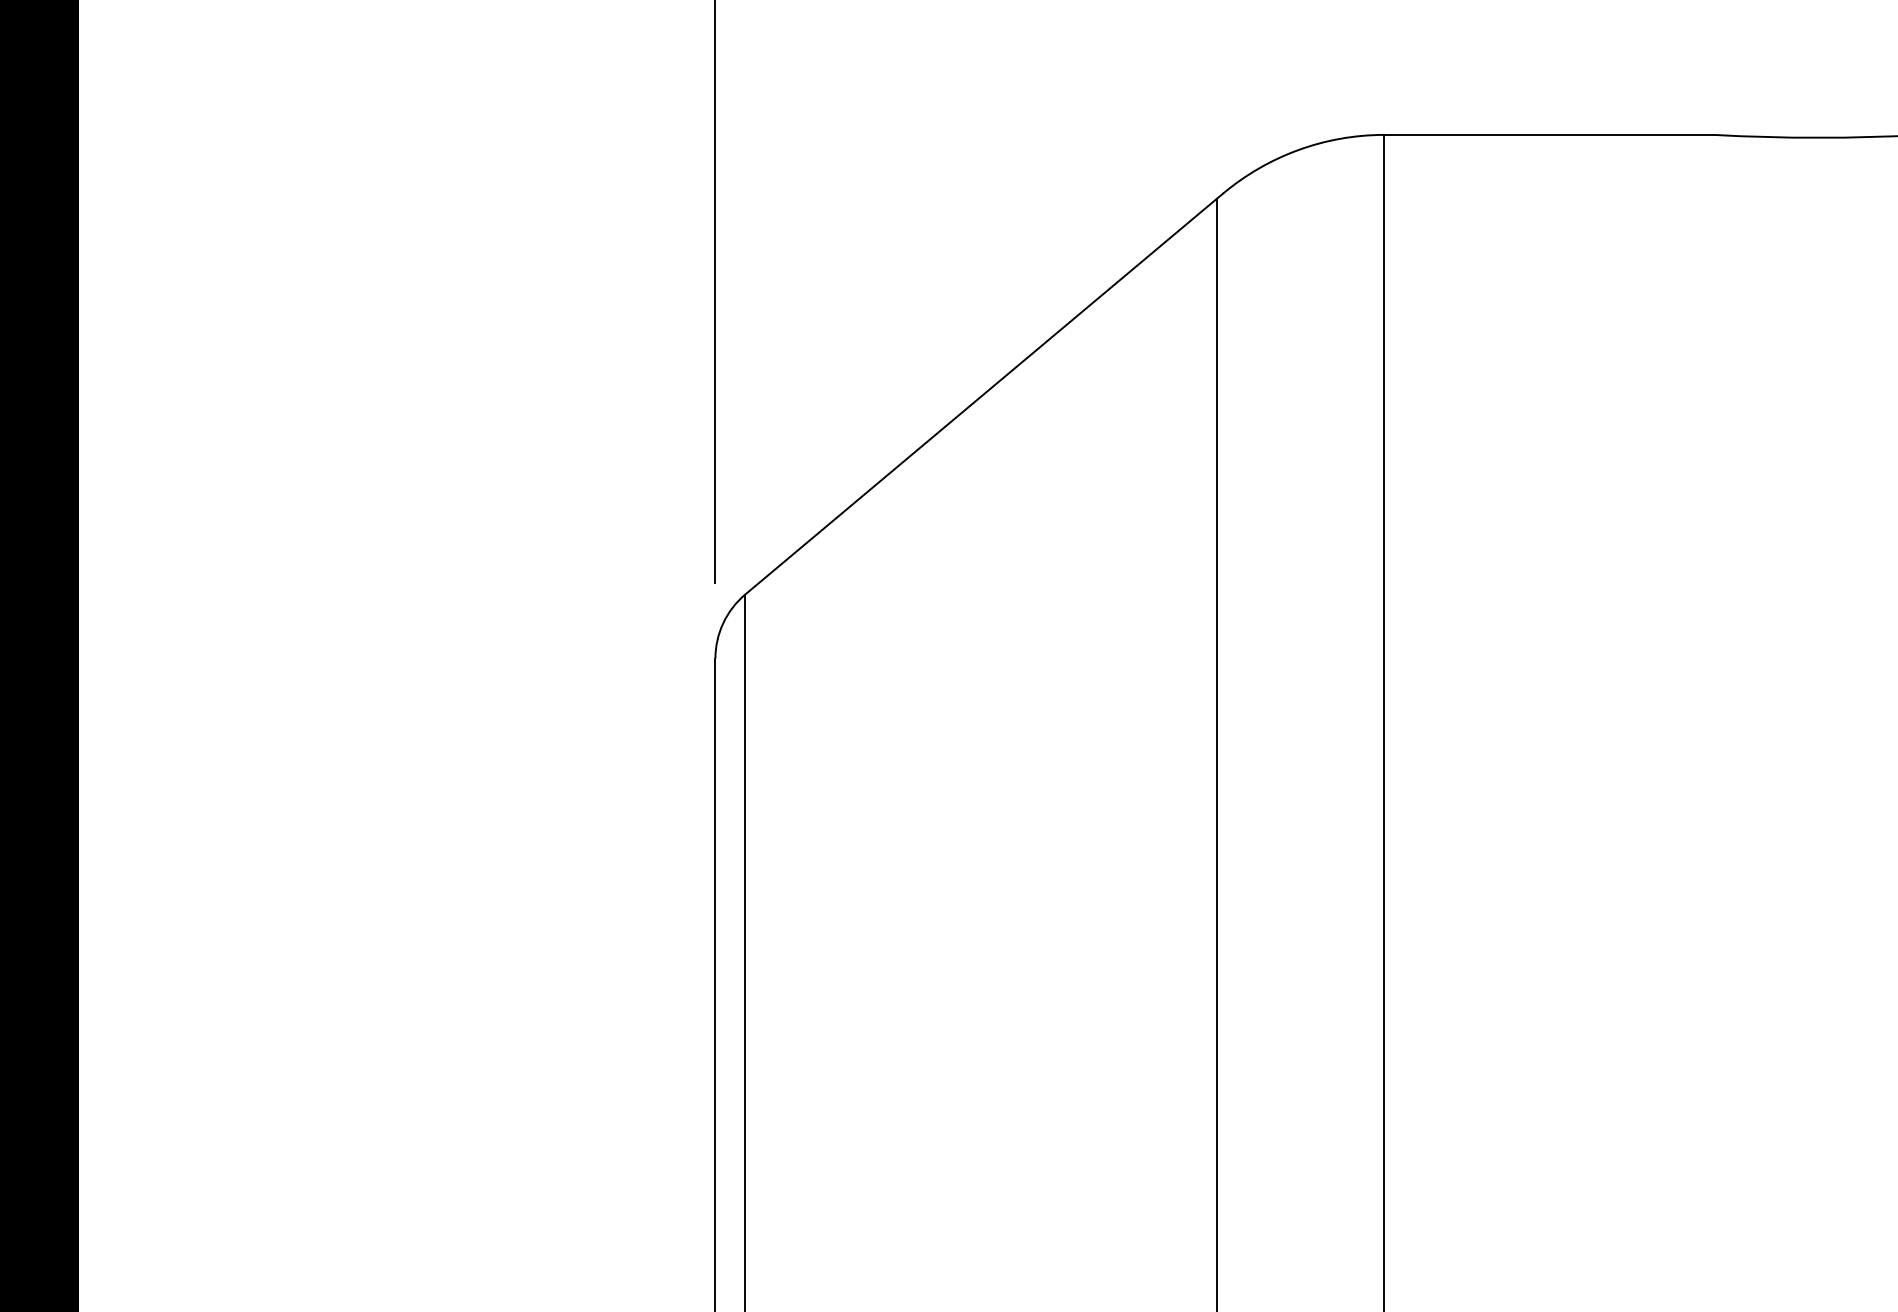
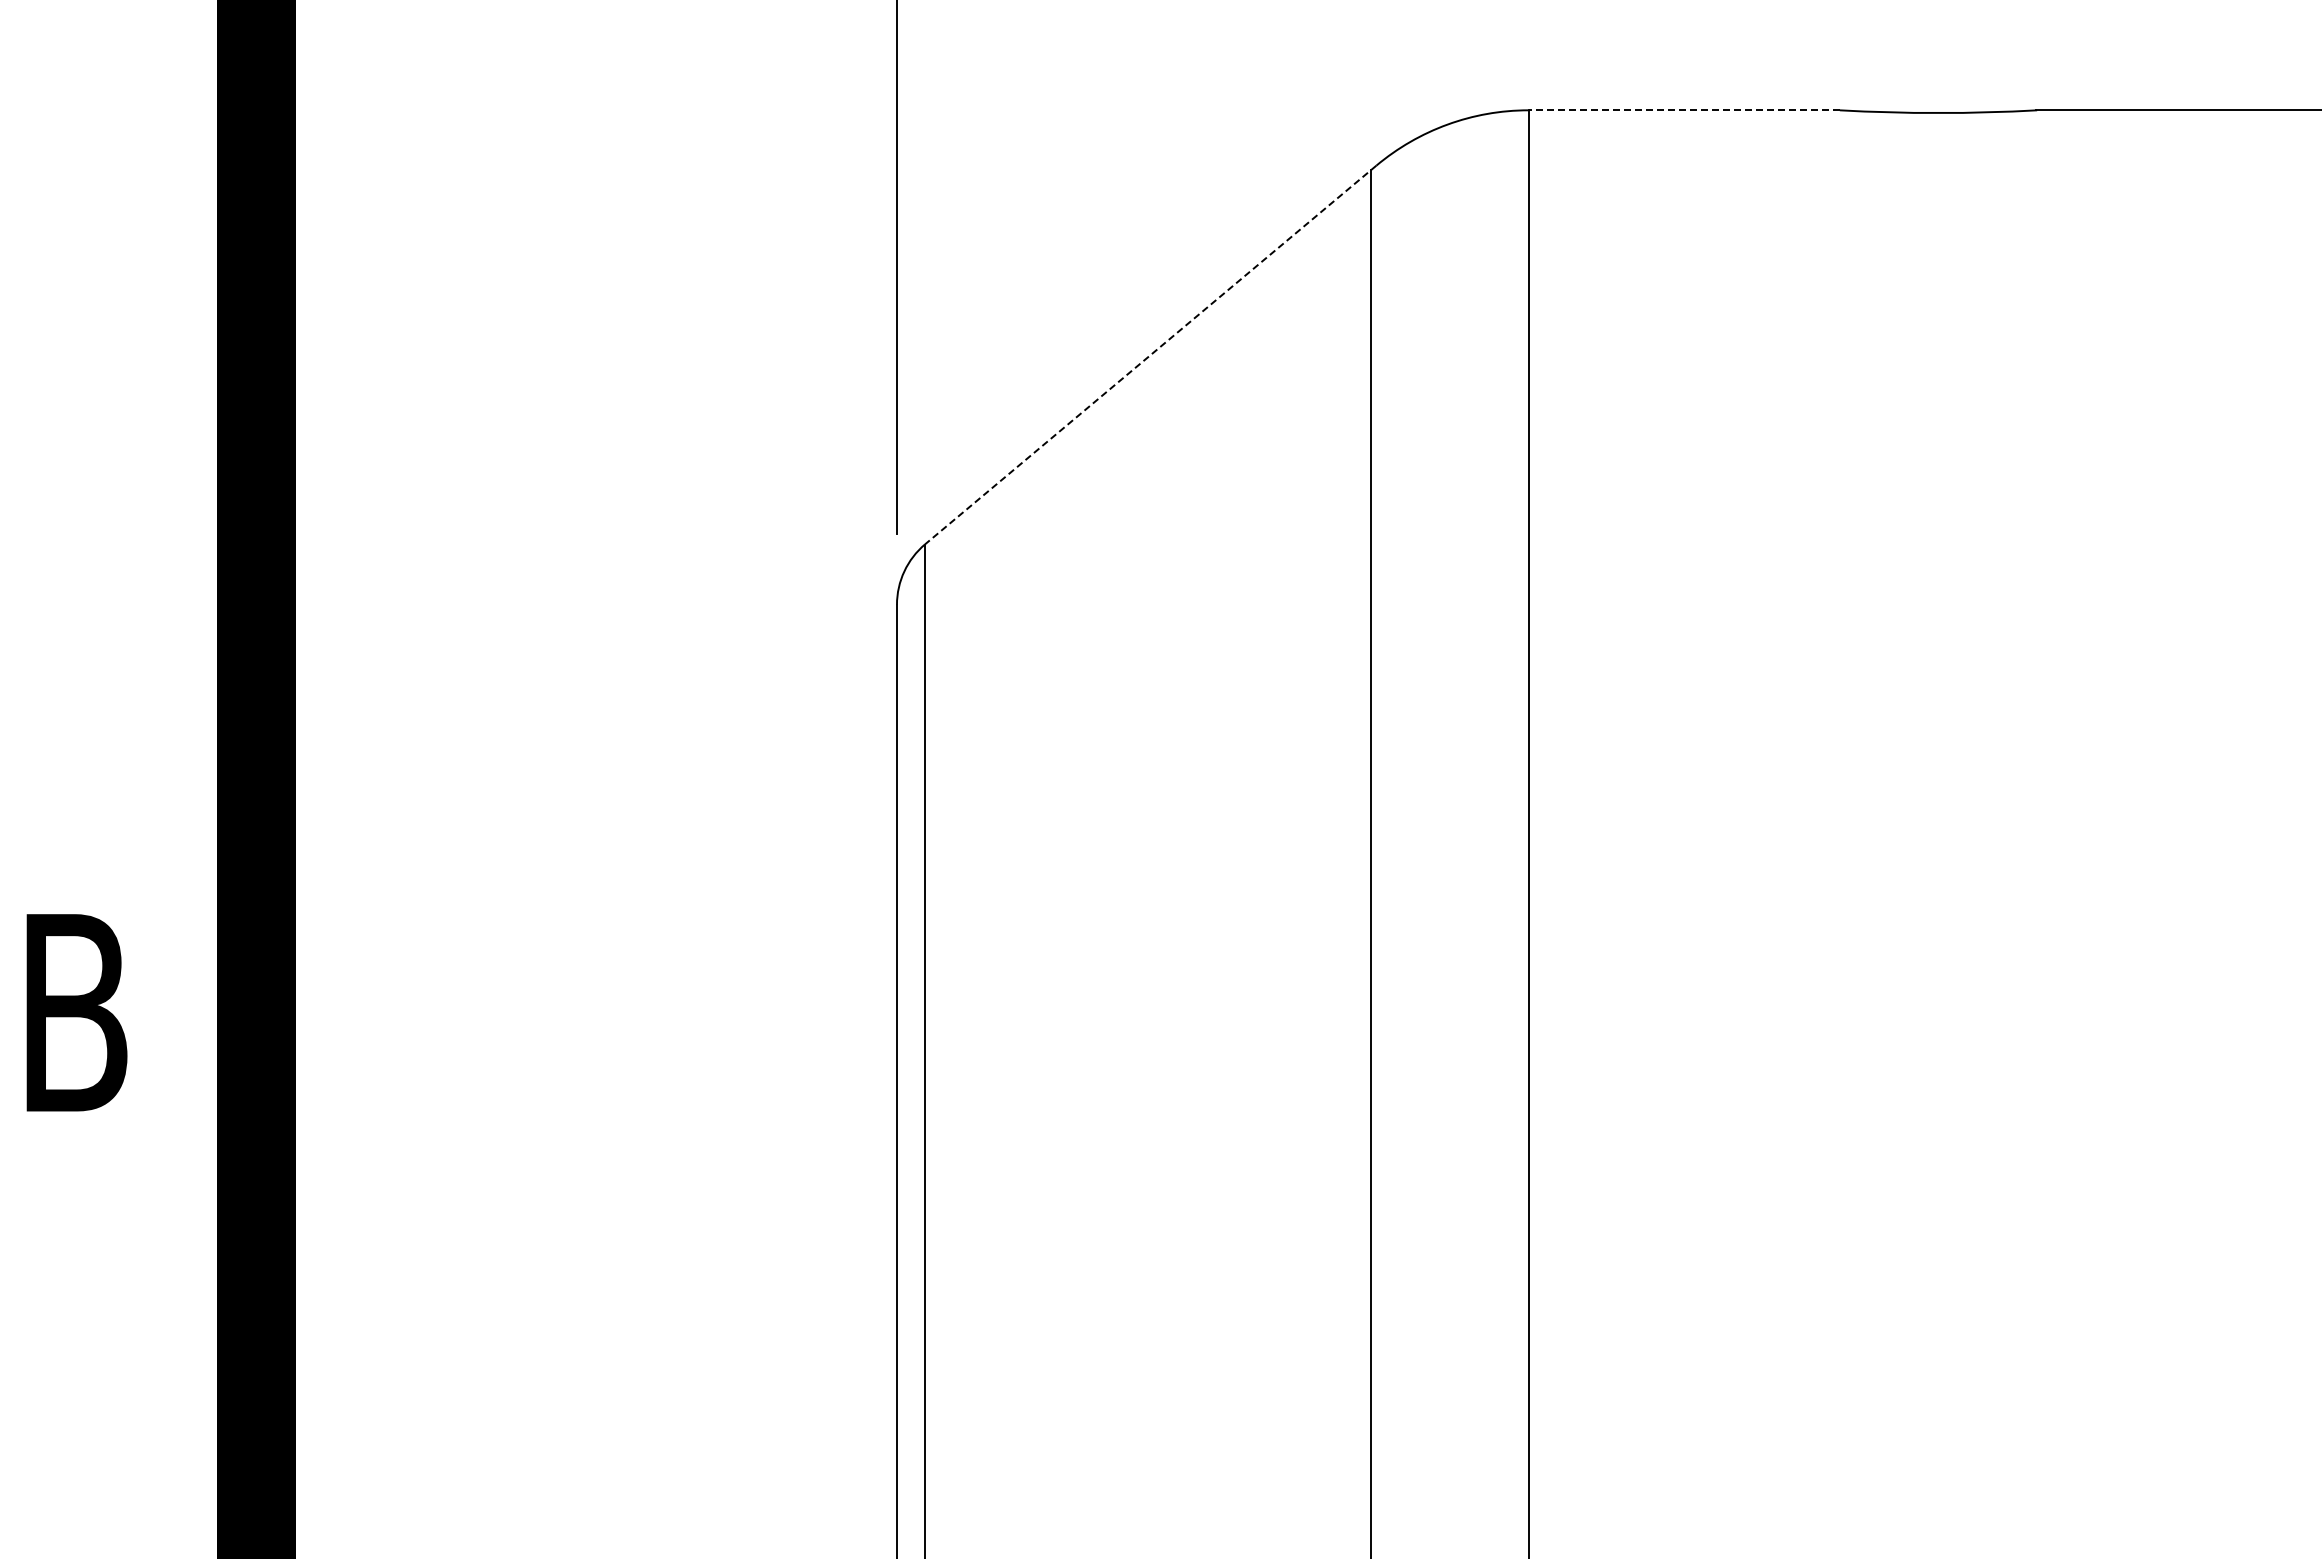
line: (1549, 135) -> (1684, 110), solid -> dashed
line: (983, 394) -> (1150, 355), solid -> dashed

